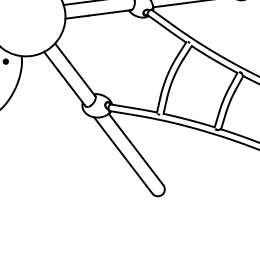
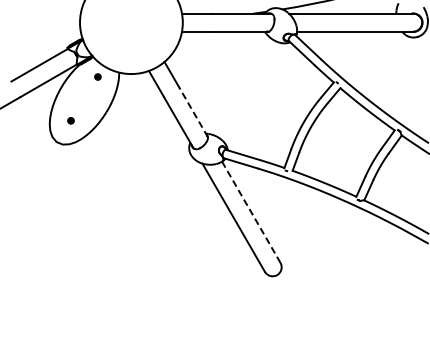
line: (82, 79) -> (193, 112), solid -> dashed
line: (136, 148) -> (251, 211), solid -> dashed

